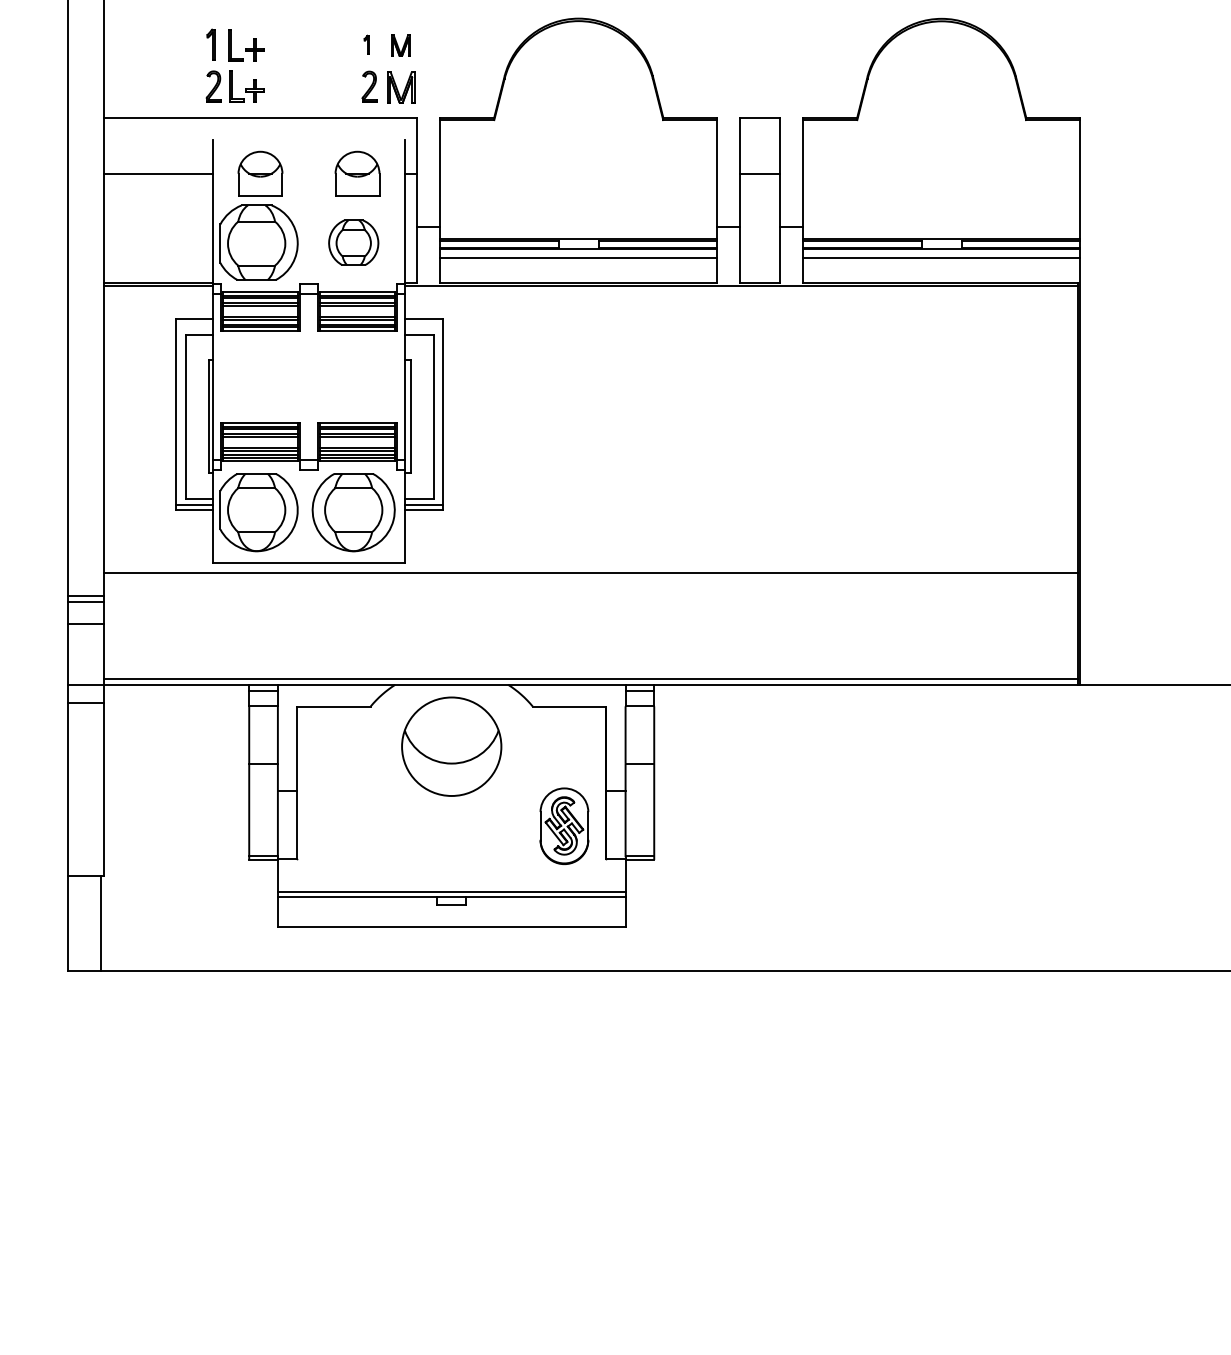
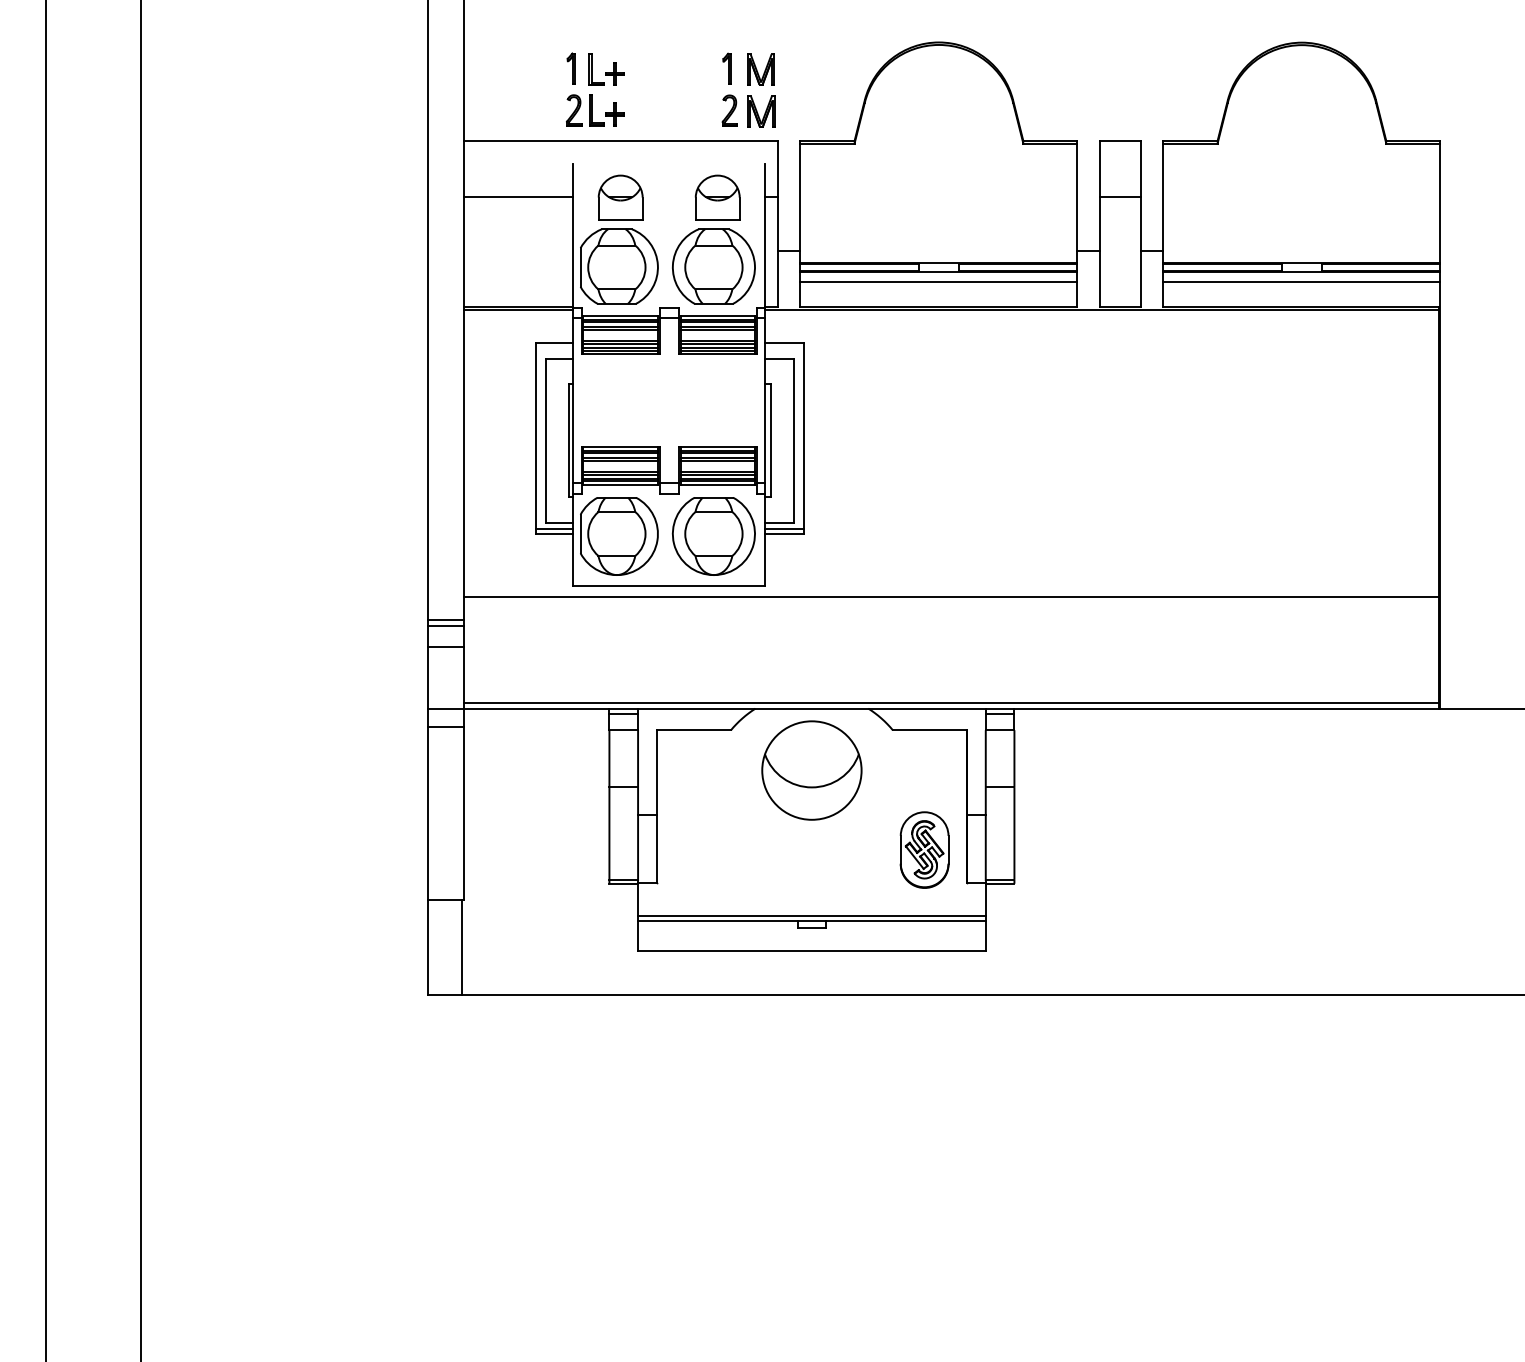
part: (366, 44) -> (726, 68), size x1.67
part: (400, 45) -> (760, 69), size x1.43
part: (353, 242) -> (713, 266), size x1.67

